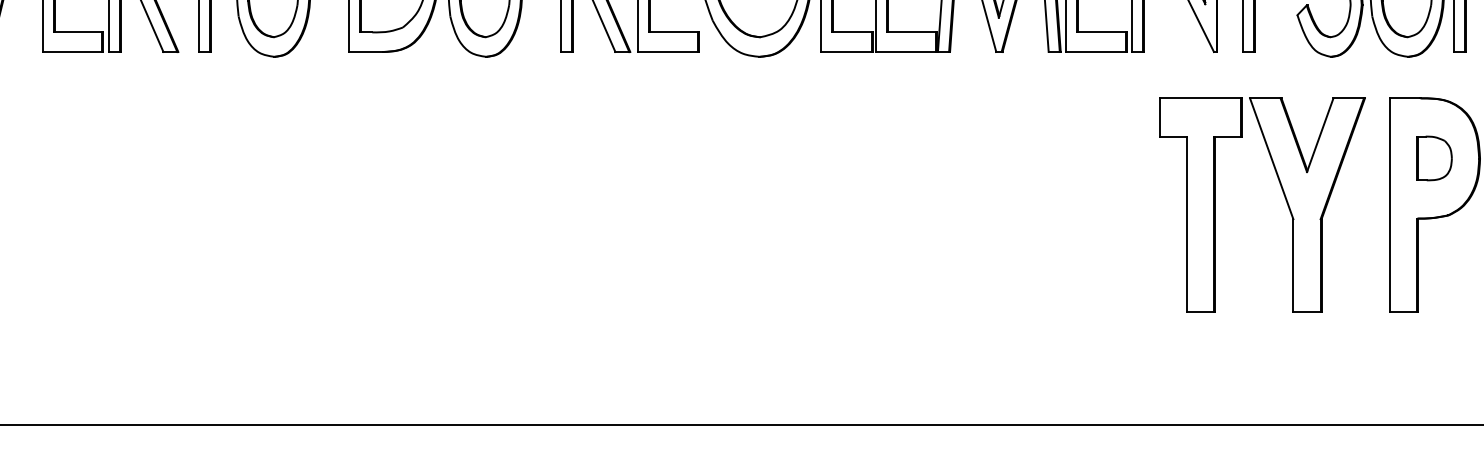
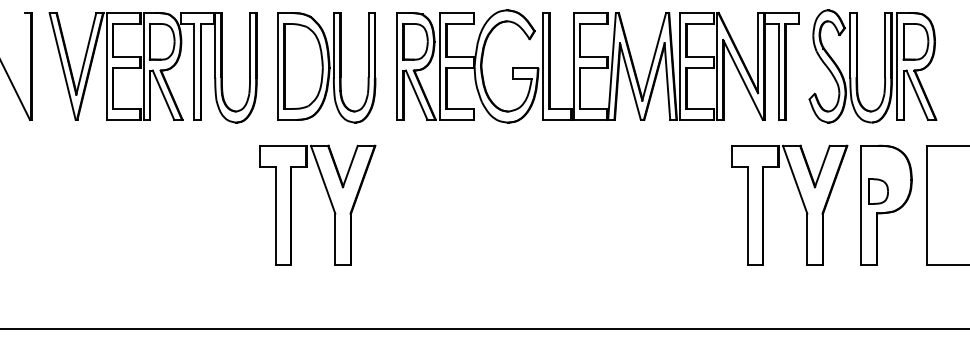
part: (1434, 158) -> (878, 191), moved
part: (438, 192) -> (328, 198), added

